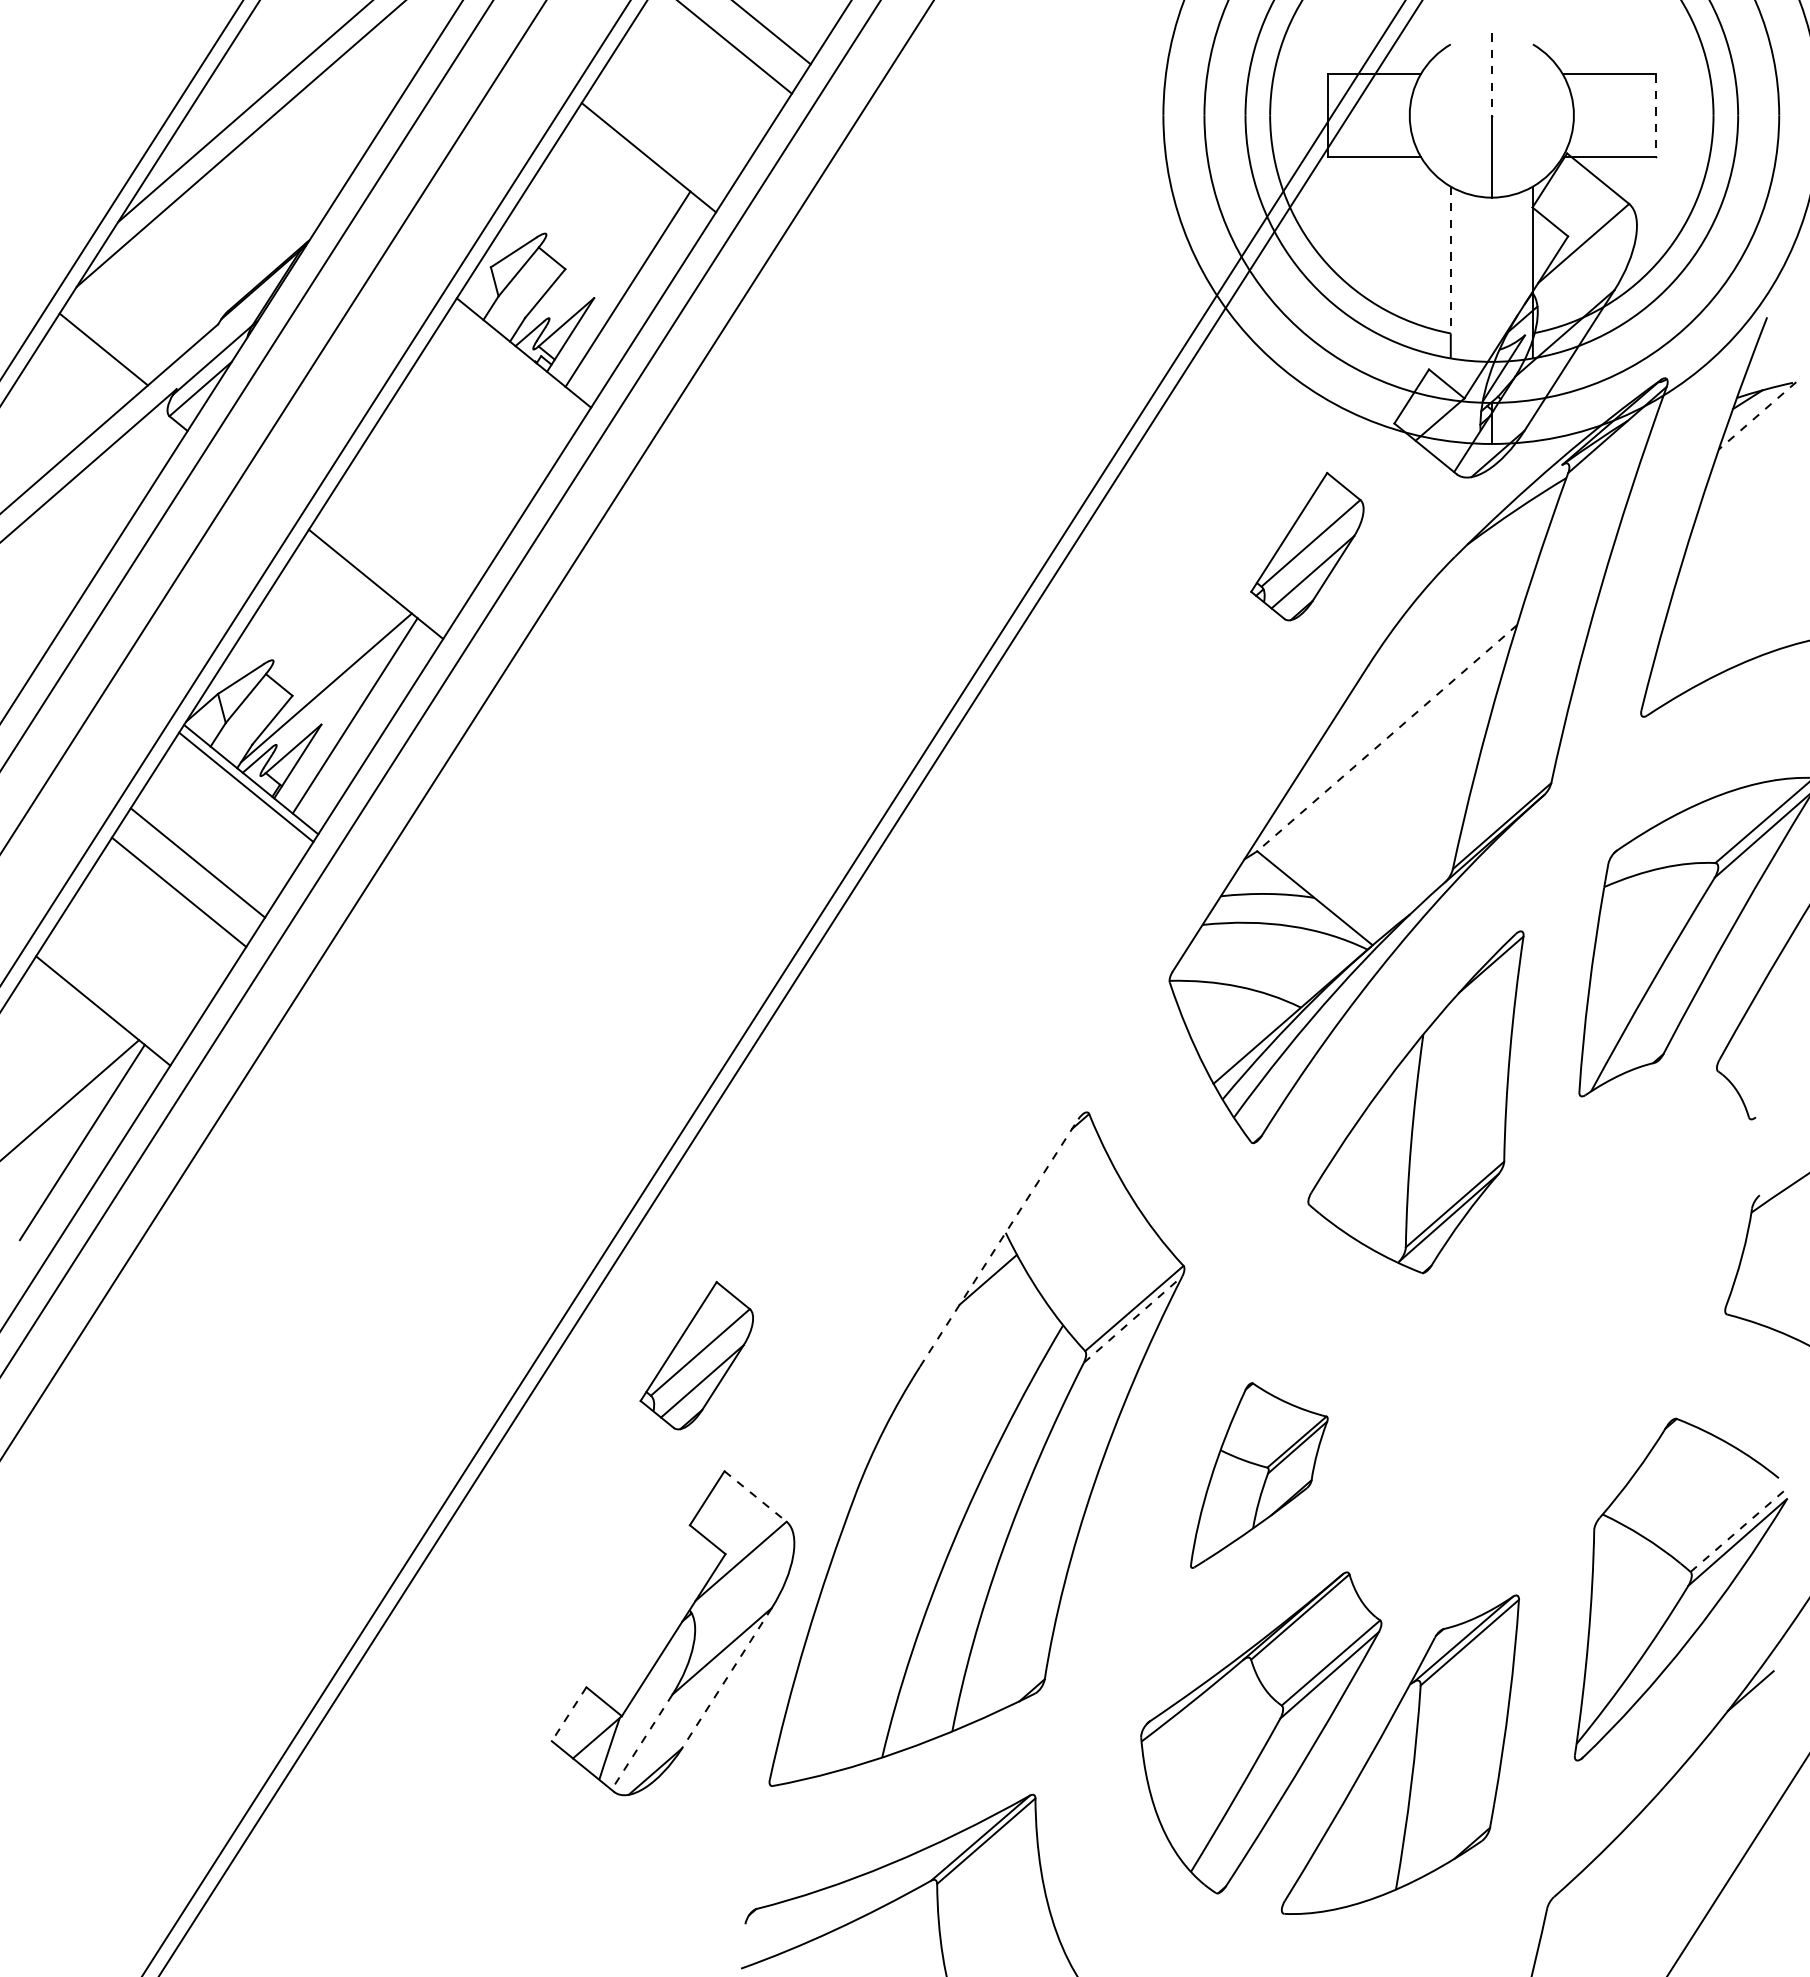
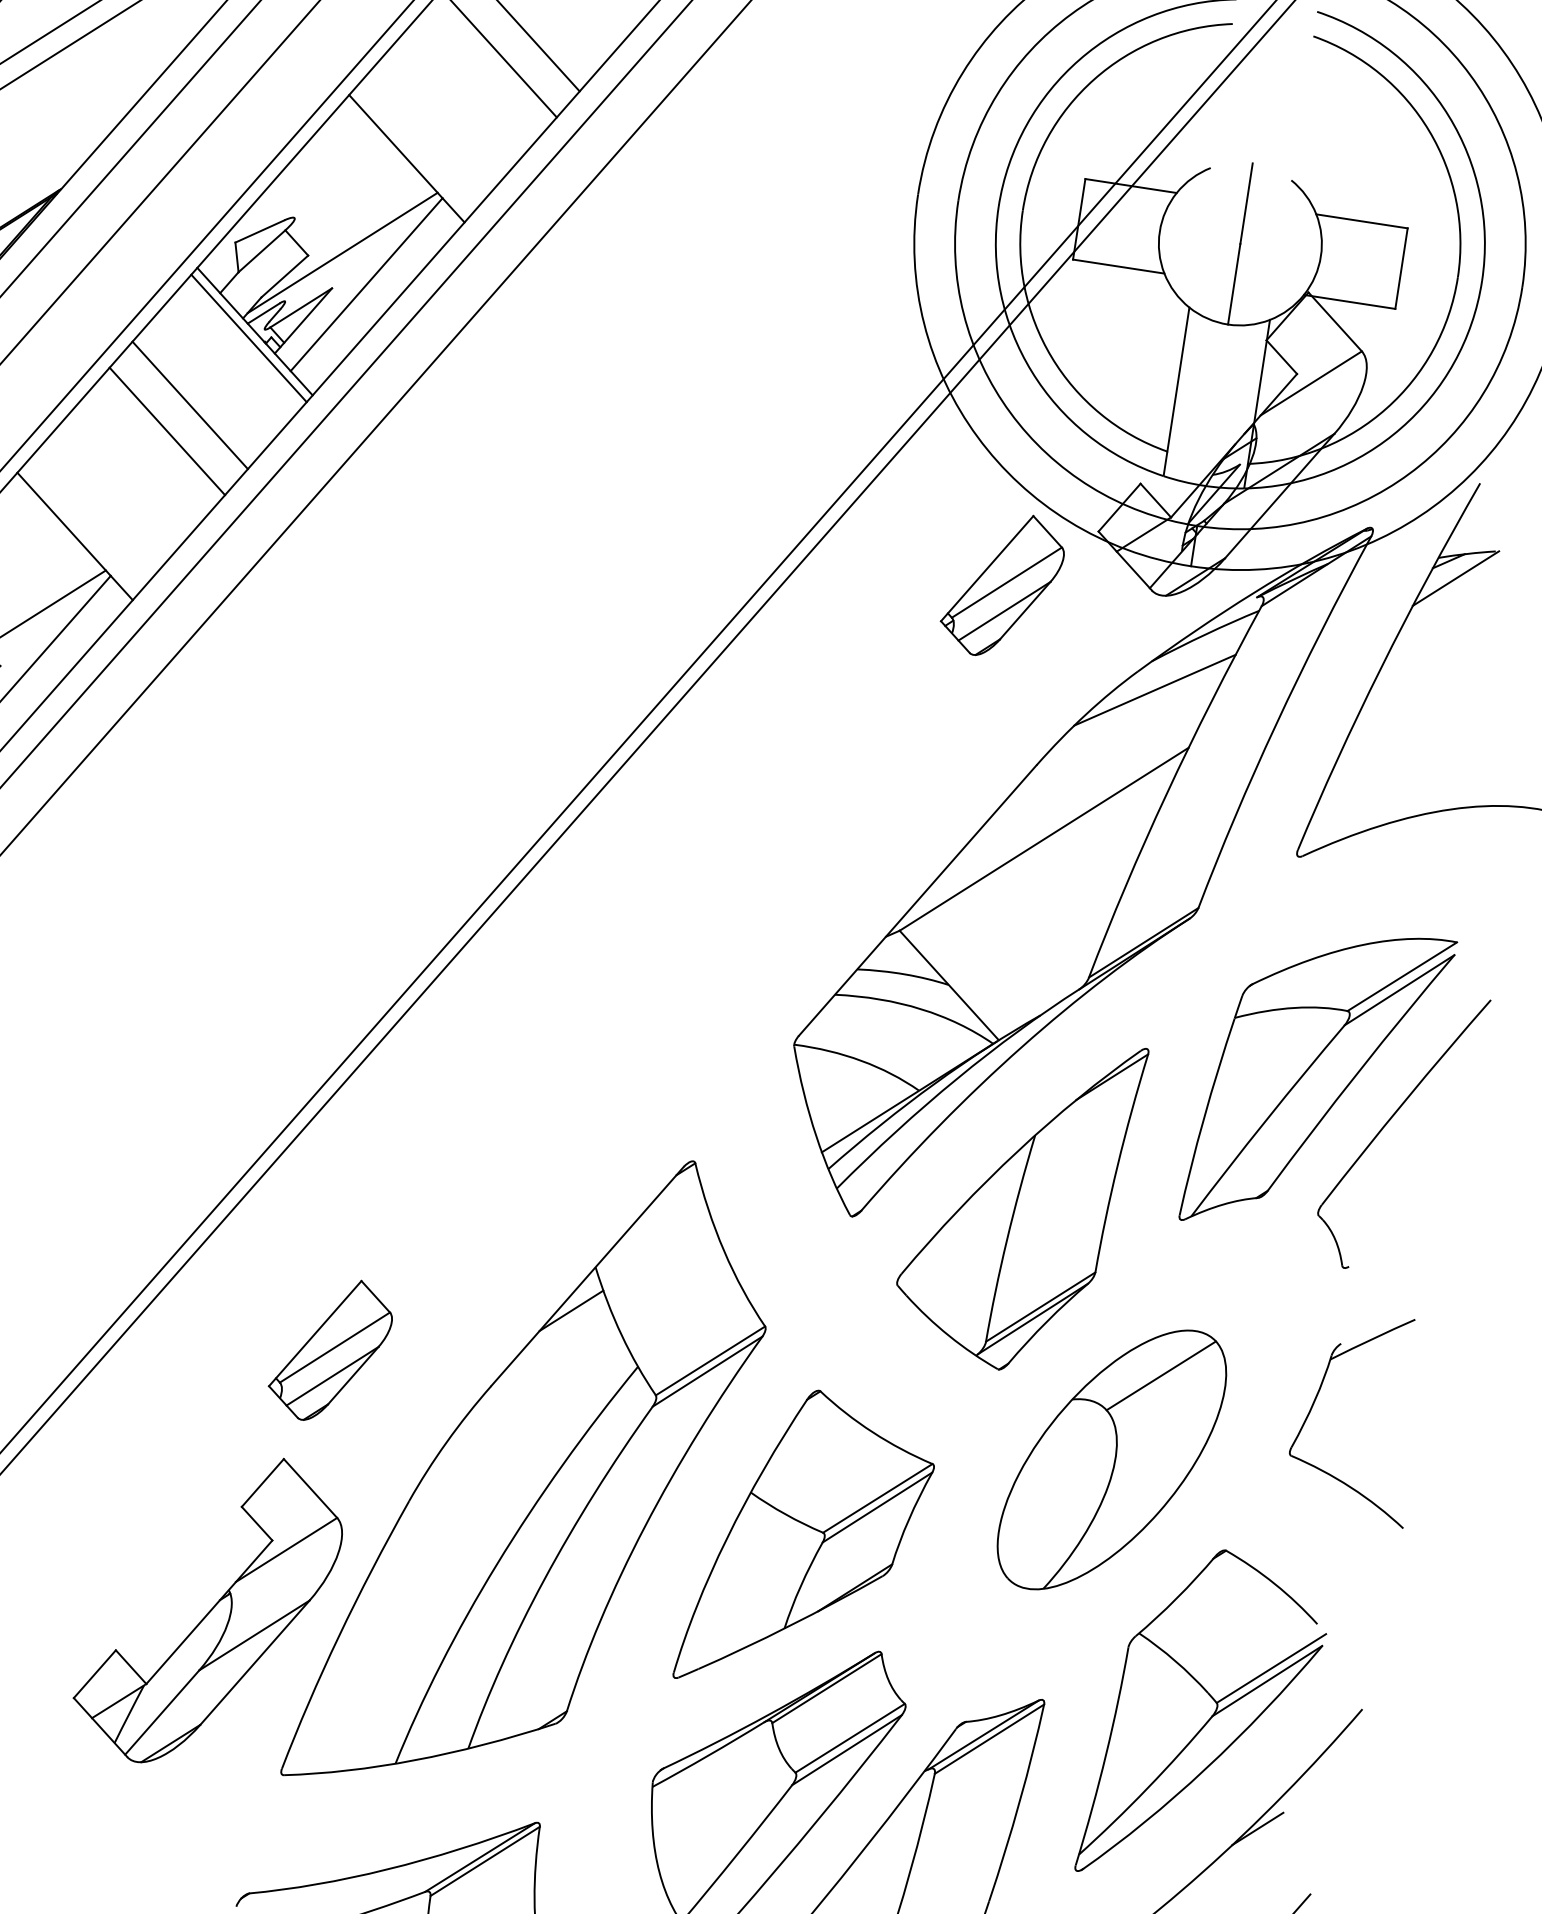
line: (1491, 75) -> (1246, 204), dashed -> solid
line: (1656, 116) -> (1401, 269), dashed -> solid
line: (598, 260) -> (342, 252), added
line: (1450, 260) -> (1178, 379), dashed -> solid
line: (518, 360) -> (248, 338), added
line: (1757, 416) -> (1455, 579), dashed -> solid
line: (470, 435) -> (190, 404), added
line: (451, 465) -> (166, 431), added
part: (1307, 546) -> (1003, 585), moved
line: (1474, 572) -> (1154, 689), added
line: (1386, 738) -> (1043, 839), dashed -> solid
line: (999, 1243) -> (587, 1276), dashed -> solid
line: (1133, 1319) -> (707, 1371), dashed -> solid
part: (1548, 1345) -> (1111, 1459), added
part: (696, 1355) -> (330, 1349), moved
part: (1259, 1475) -> (808, 1543), size x1.67
line: (755, 1496) -> (310, 1488), dashed -> solid
line: (1740, 1529) -> (1272, 1668), dashed -> solid
line: (726, 1678) -> (254, 1662), dashed -> solid
line: (568, 1714) -> (94, 1674), dashed -> solid
line: (642, 1742) -> (162, 1712), dashed -> solid

